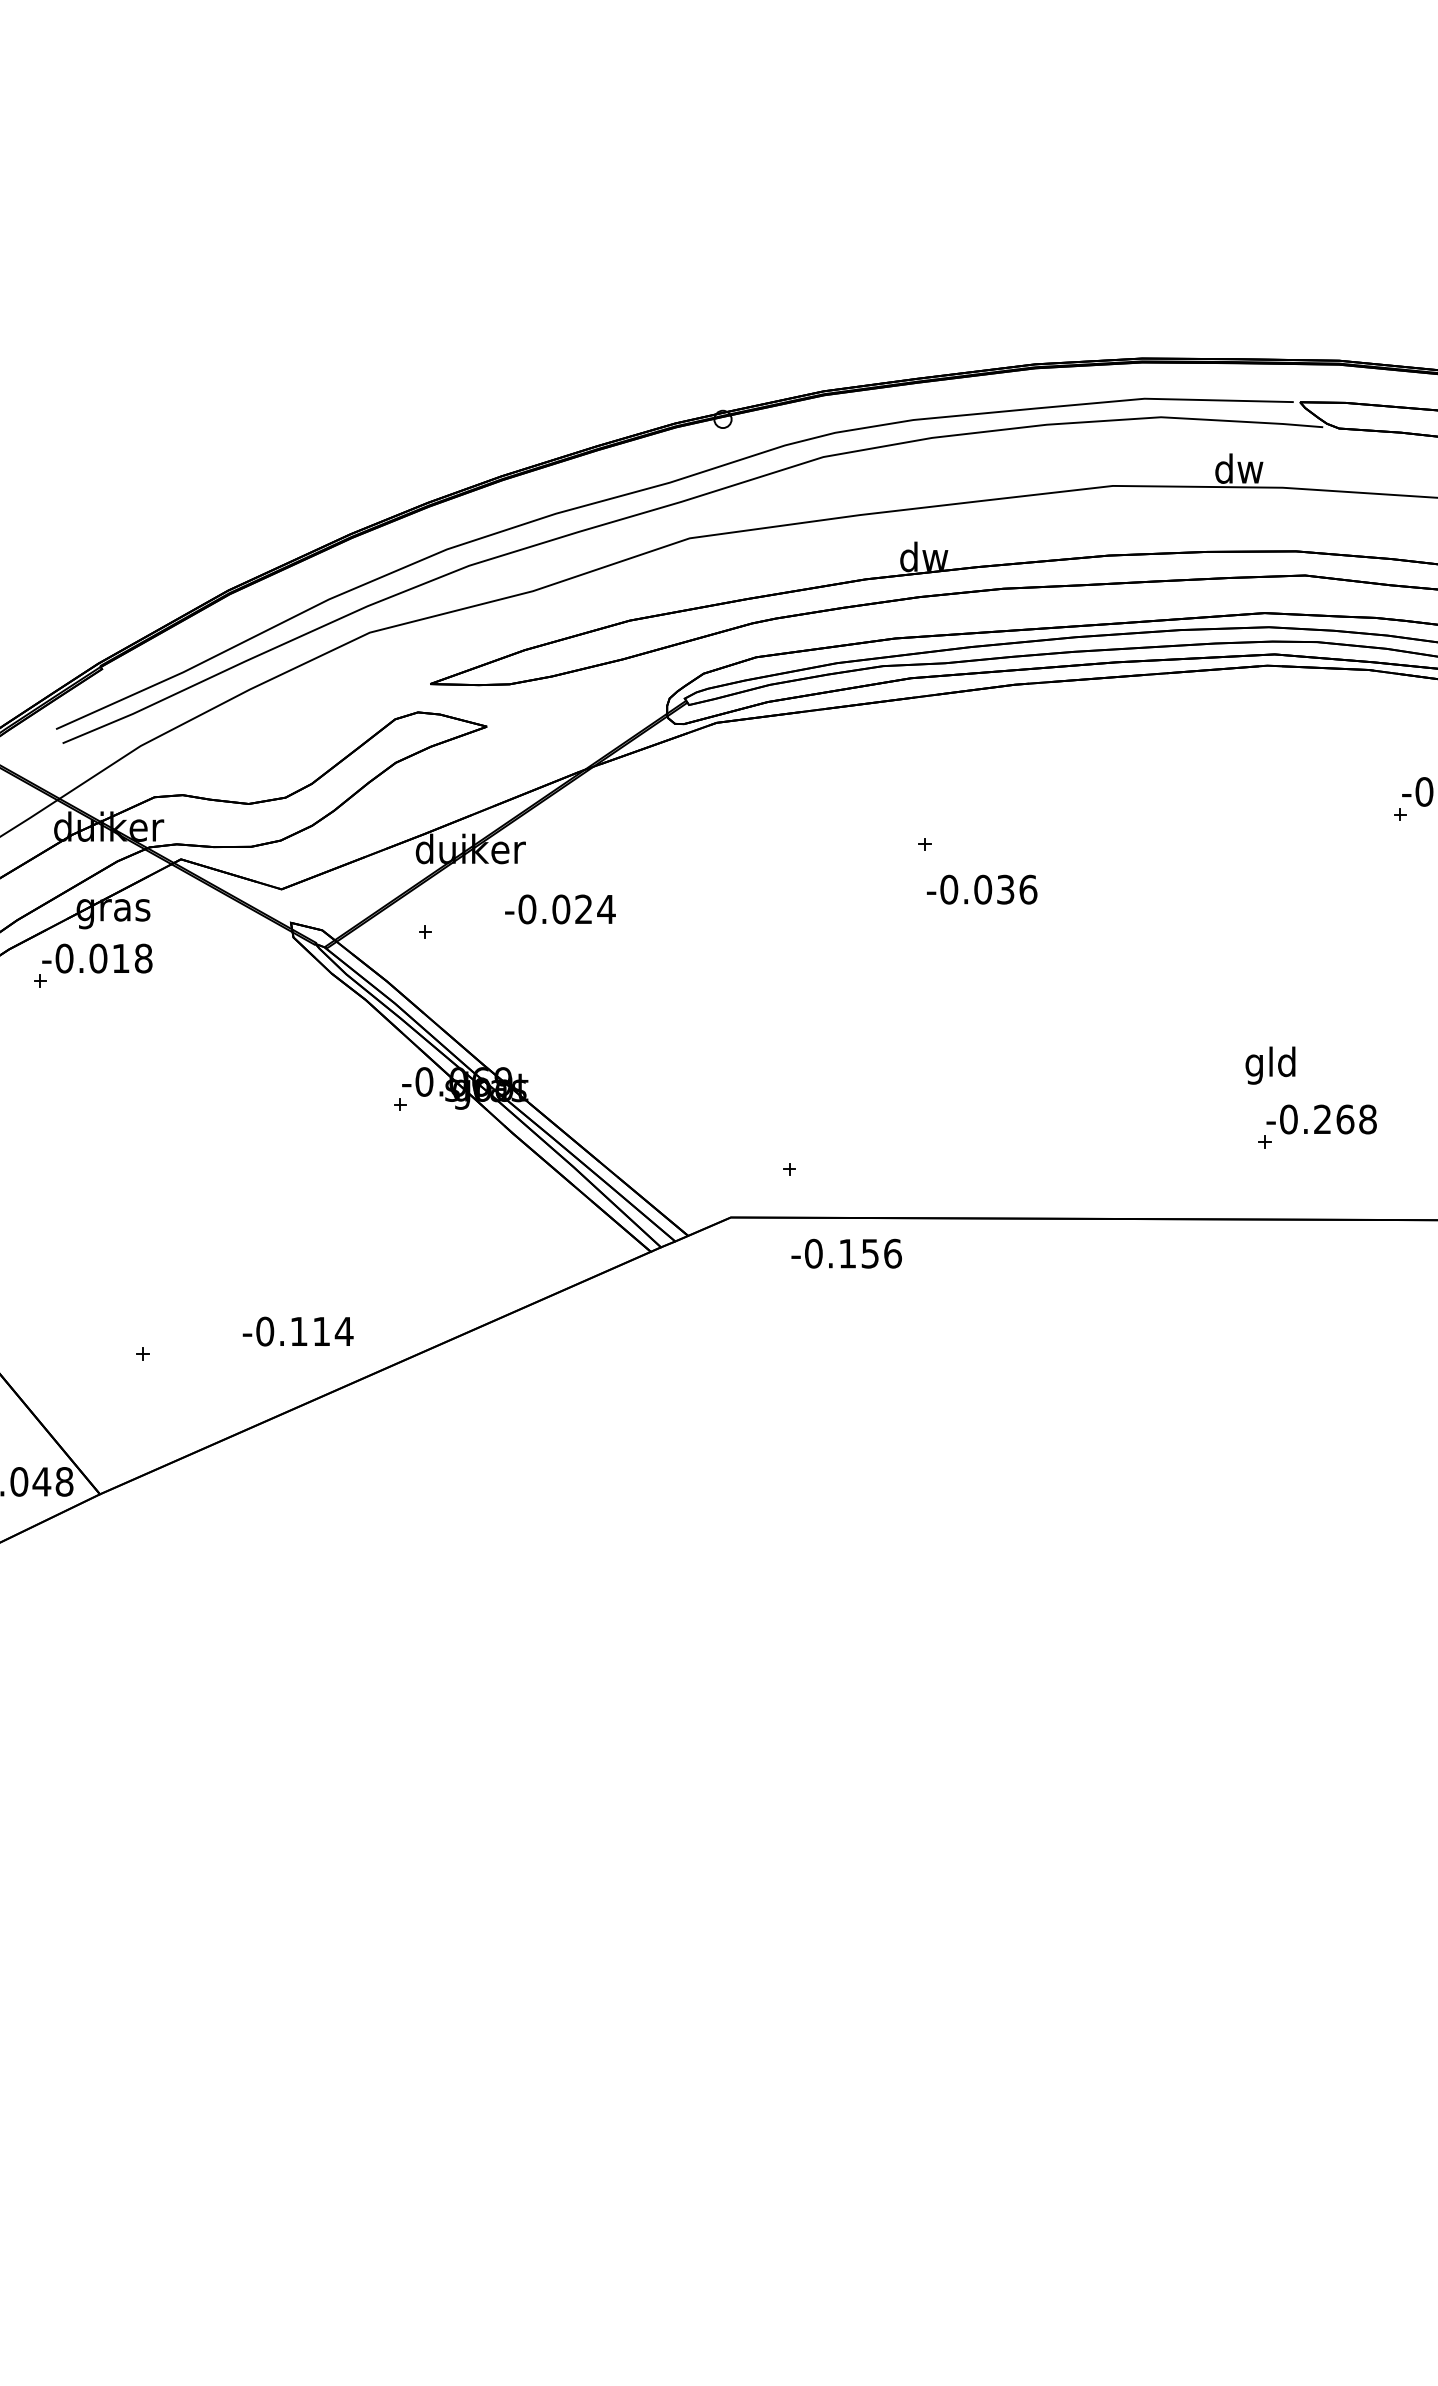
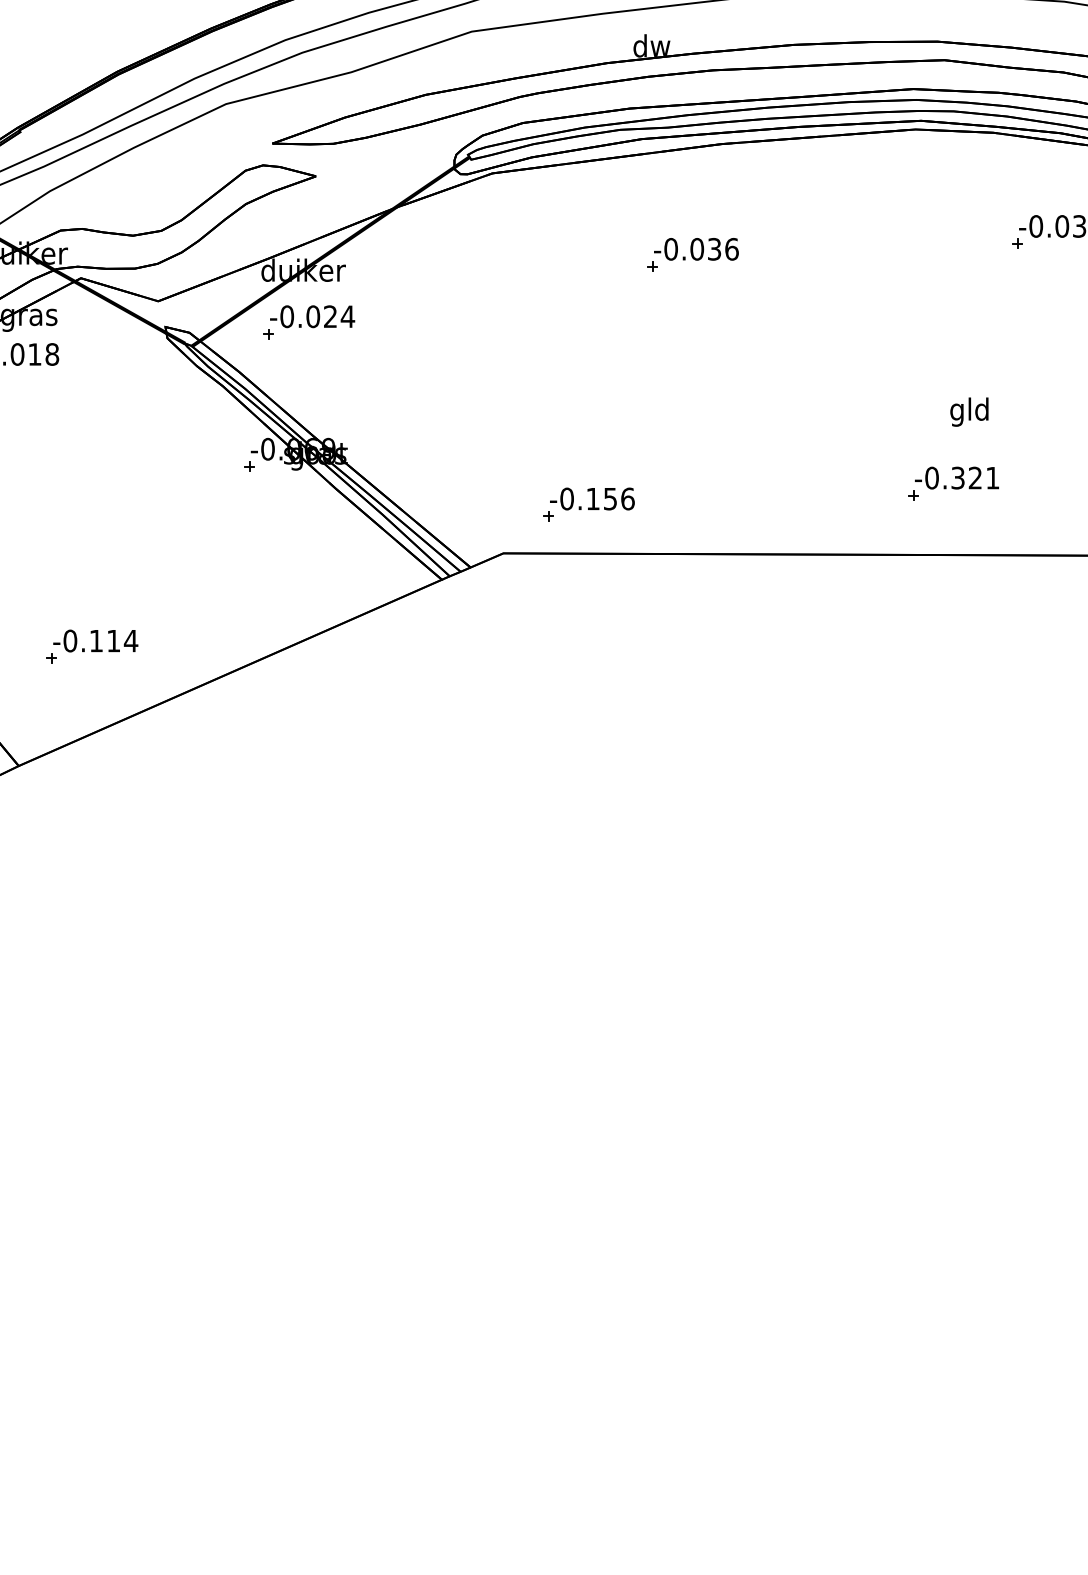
text: (982, 889) -> (696, 249), moved
text: (560, 909) -> (312, 316), moved
text: (1270, 1065) -> (969, 412), moved
text: (1345, 1119) -> (975, 478), -0.268 -> -0.321
text: (846, 1253) -> (592, 498), moved
text: (297, 1331) -> (95, 640), moved

